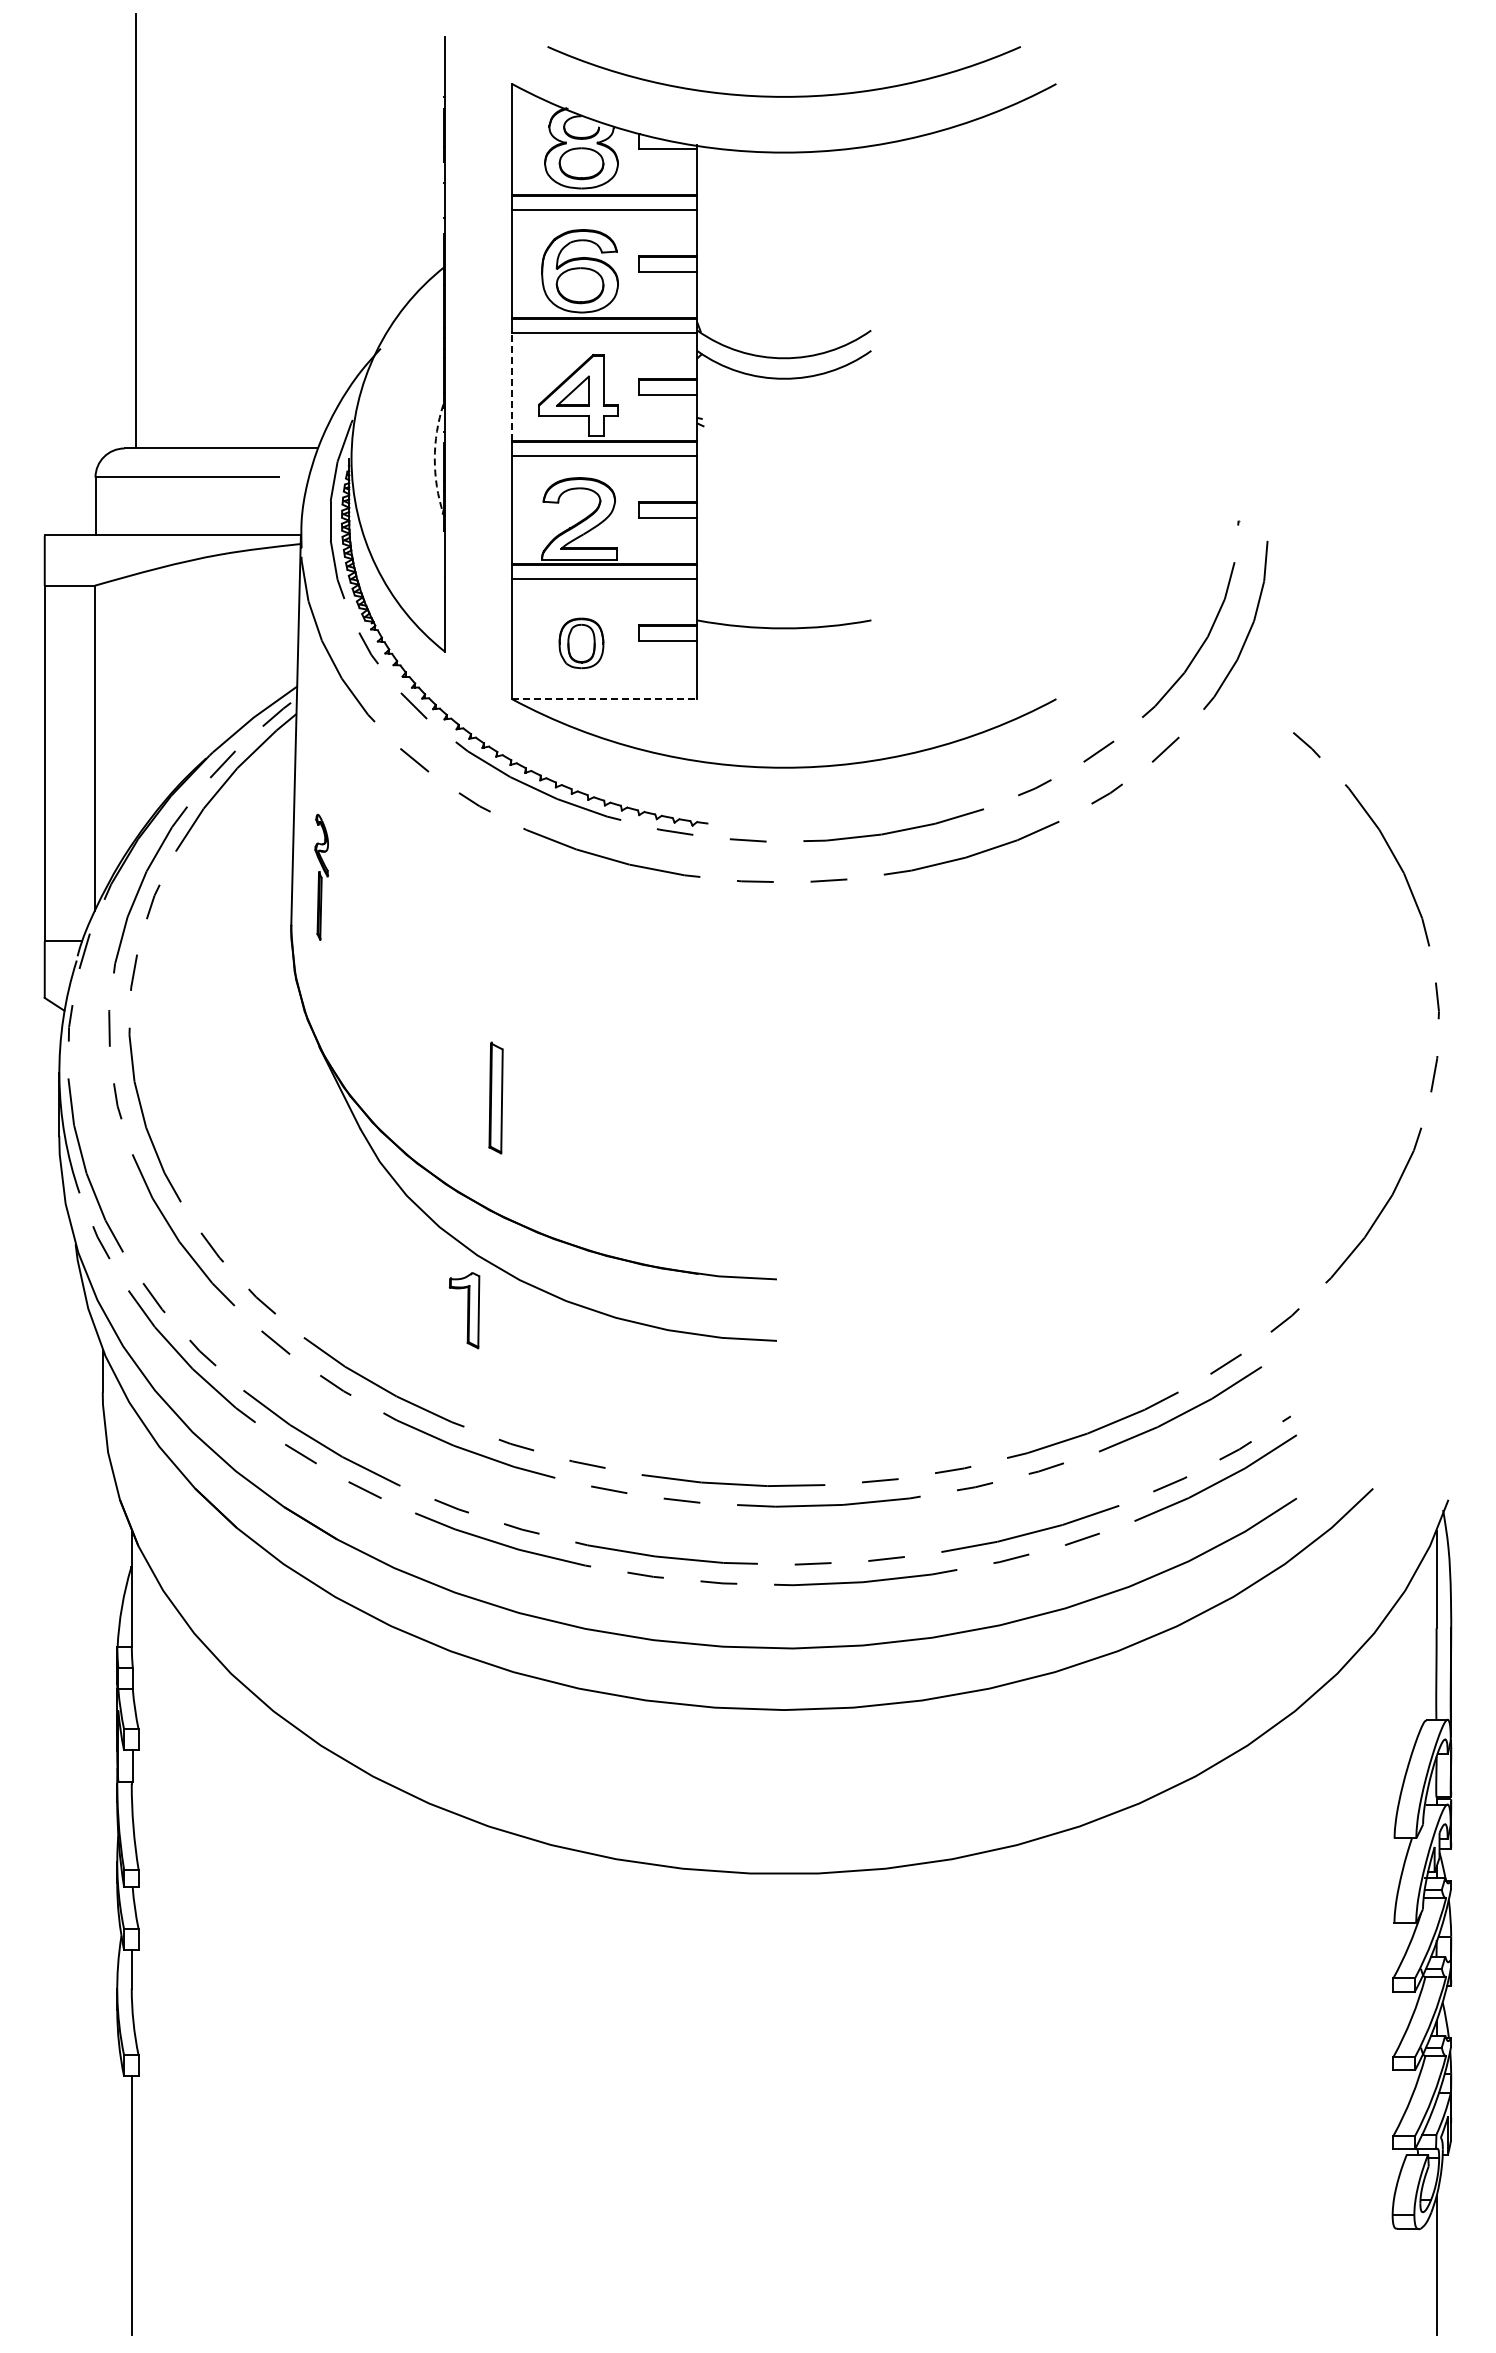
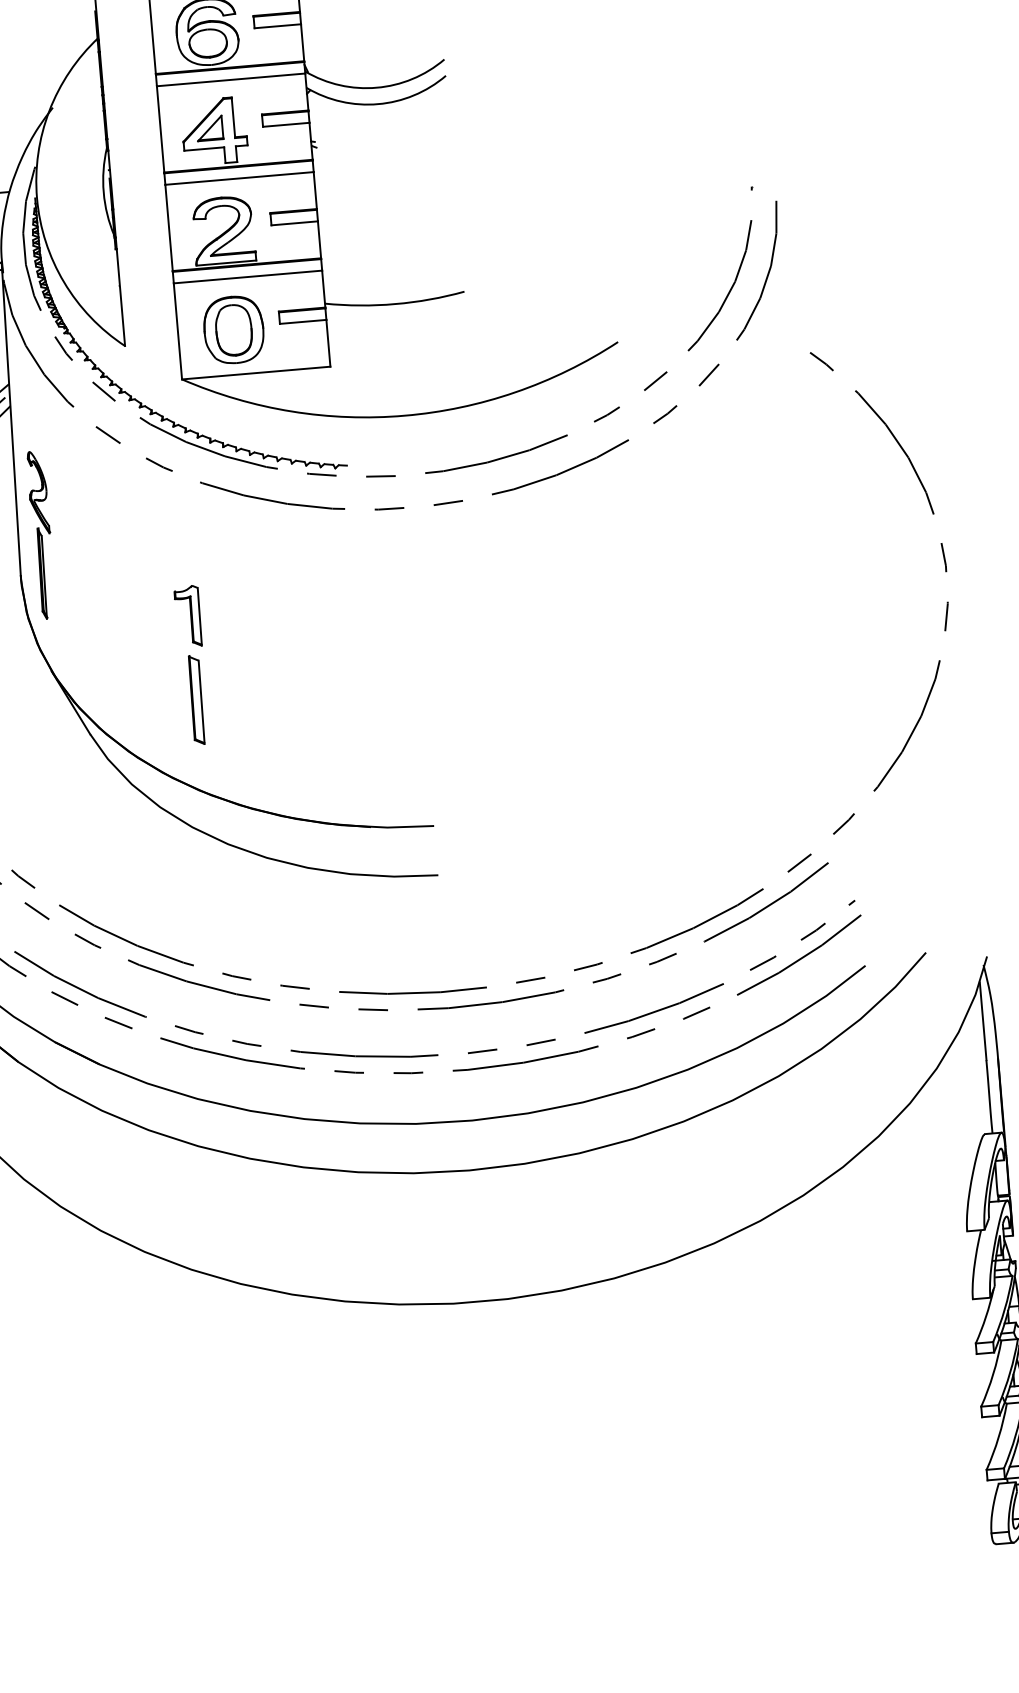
line: (512, 386) -> (160, 128), dashed -> solid
arc: (434, 459) -> (103, 192), dashed -> solid
part: (581, 643) -> (233, 330), size x1.67
line: (604, 699) -> (256, 373), dashed -> solid
part: (321, 877) -> (41, 535), size x1.67
part: (464, 1310) -> (188, 616), moved

